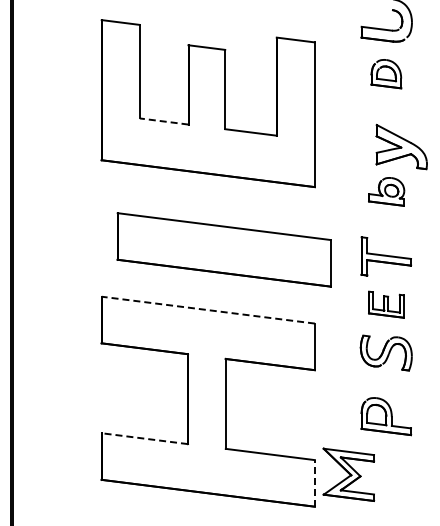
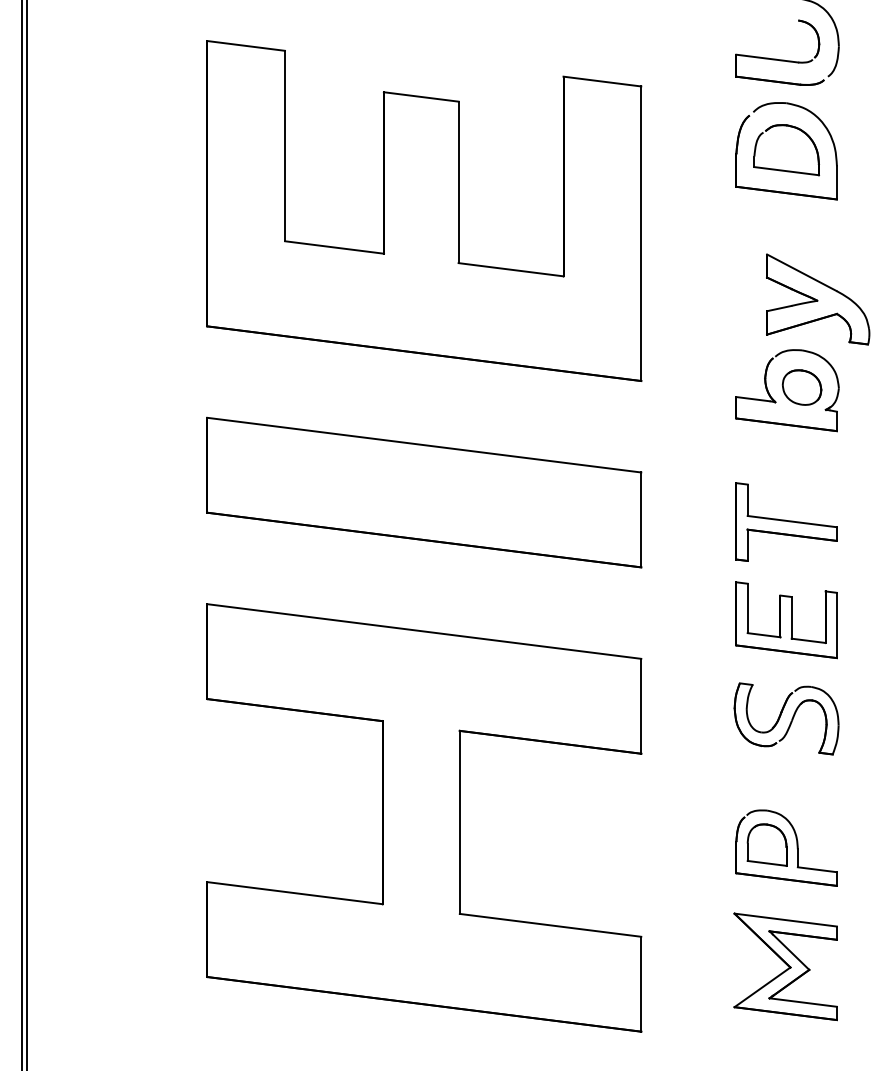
part: (386, 73) -> (786, 149), size x1.67
line: (163, 121) -> (332, 247), dashed -> solid
part: (386, 191) -> (786, 389), size x1.43
part: (223, 249) -> (422, 491), moved
part: (386, 304) -> (786, 619), size x1.43
line: (207, 310) -> (422, 632), dashed -> solid
line: (144, 438) -> (294, 892), dashed -> solid
part: (348, 474) -> (784, 966), moved
line: (314, 482) -> (640, 982), dashed -> solid

